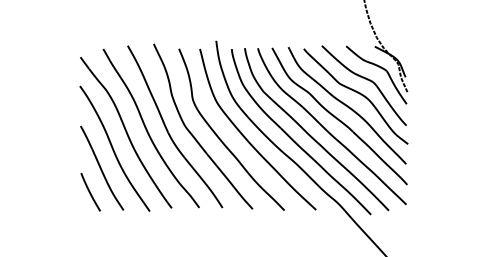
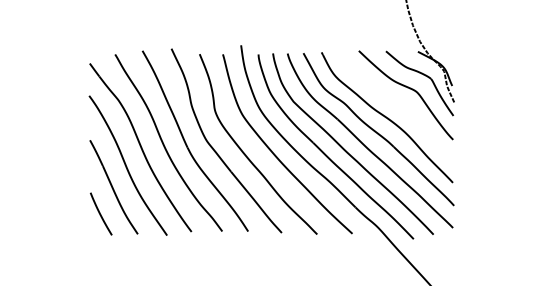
curve: (357, 93) -> (398, 103), removed

